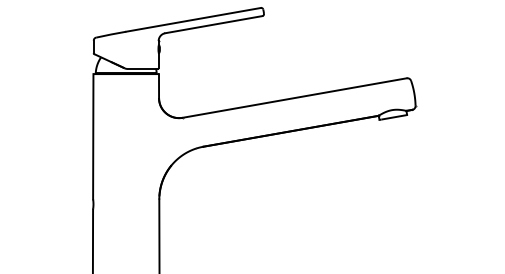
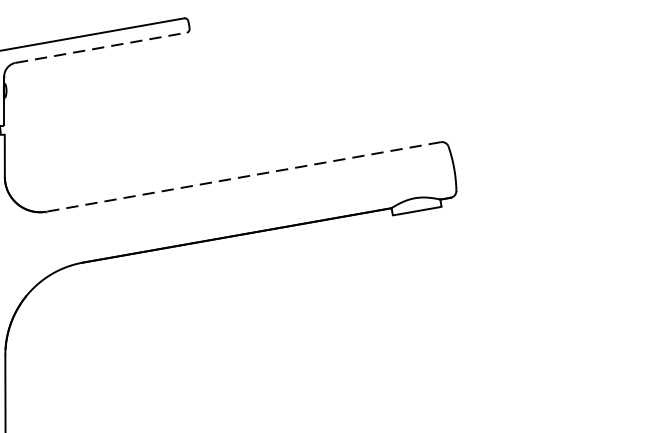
line: (214, 24) -> (102, 47), solid -> dashed
line: (294, 98) -> (243, 177), solid -> dashed

